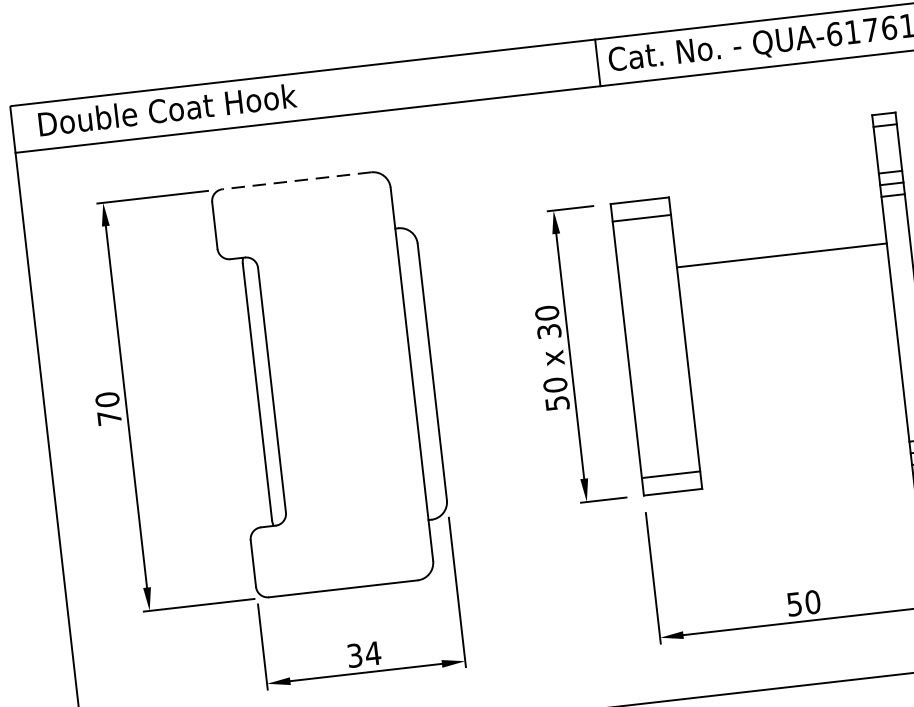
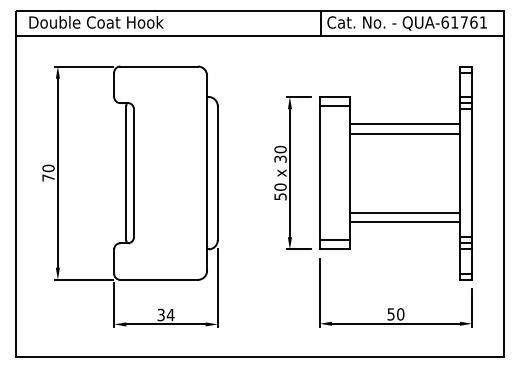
line: (297, 180) -> (159, 66), dashed -> solid
line: (778, 238) -> (404, 124), added
line: (797, 406) -> (404, 212), added
line: (799, 423) -> (404, 221), added

